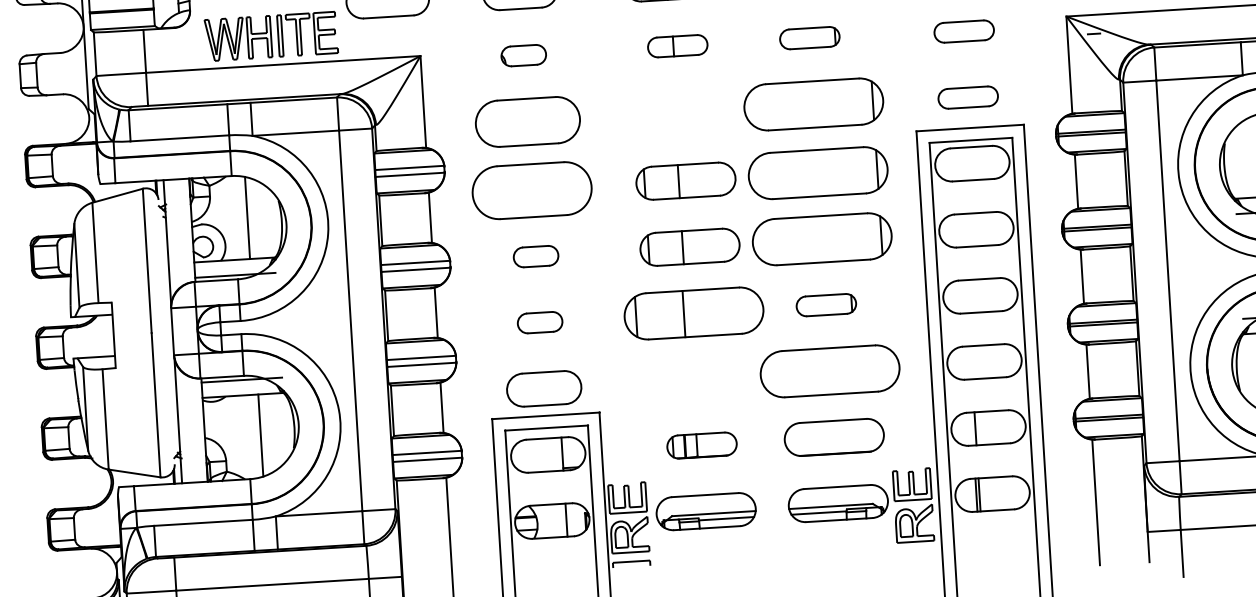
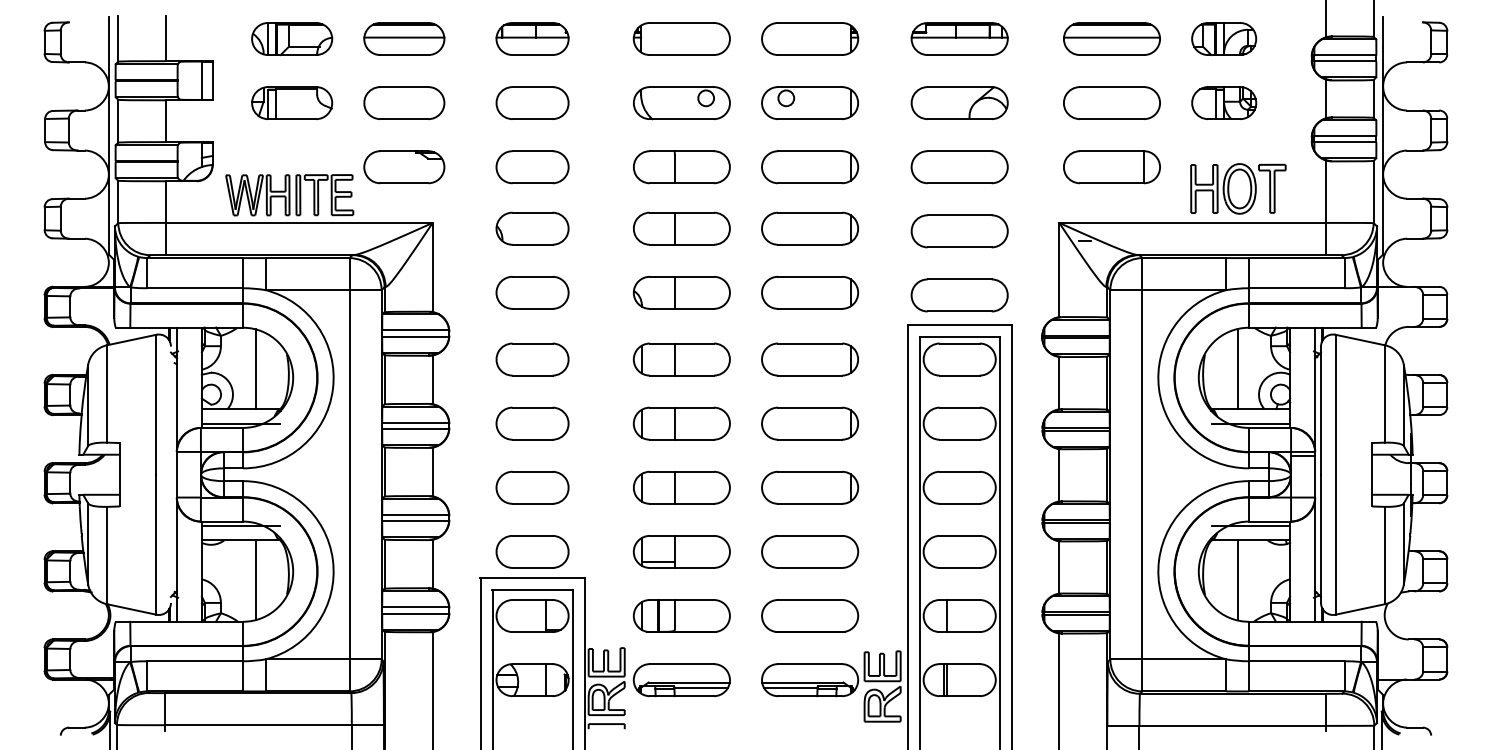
part: (964, 31) -> (959, 231), size x1.67
part: (809, 38) -> (809, 228), size x1.67
part: (677, 46) -> (681, 228), size x1.67
part: (523, 55) -> (532, 228), size x1.67
part: (968, 97) -> (959, 295), size x1.67
part: (814, 103) -> (810, 292), size x0.71
part: (681, 112) -> (681, 292), added
part: (527, 121) -> (532, 292), size x0.71
part: (817, 173) -> (809, 359), size x0.71
part: (532, 190) -> (532, 359), size x0.62
part: (821, 239) -> (809, 423), size x0.71
part: (536, 256) -> (532, 423), size x1.67
part: (826, 304) -> (810, 487), size x1.67
part: (693, 313) -> (681, 487), size x0.71
part: (540, 322) -> (532, 487), size x1.67
part: (830, 370) -> (810, 551), size x0.71
part: (697, 379) -> (681, 551), added
part: (701, 445) -> (681, 615), size x1.43

